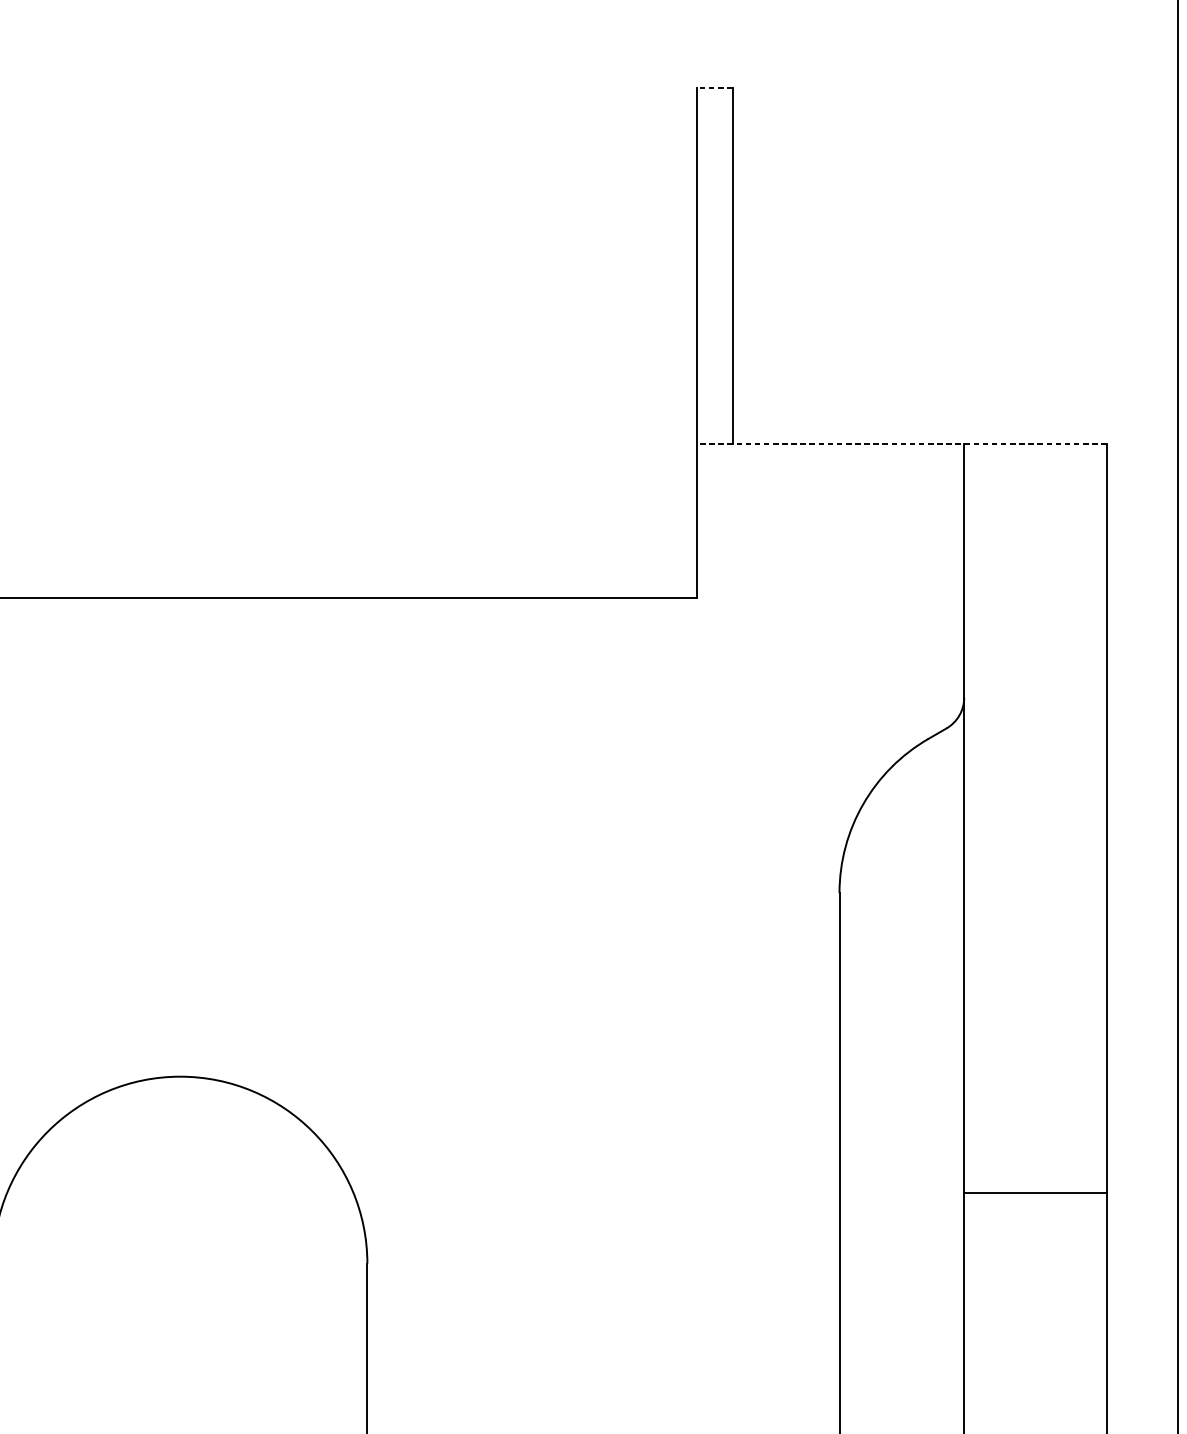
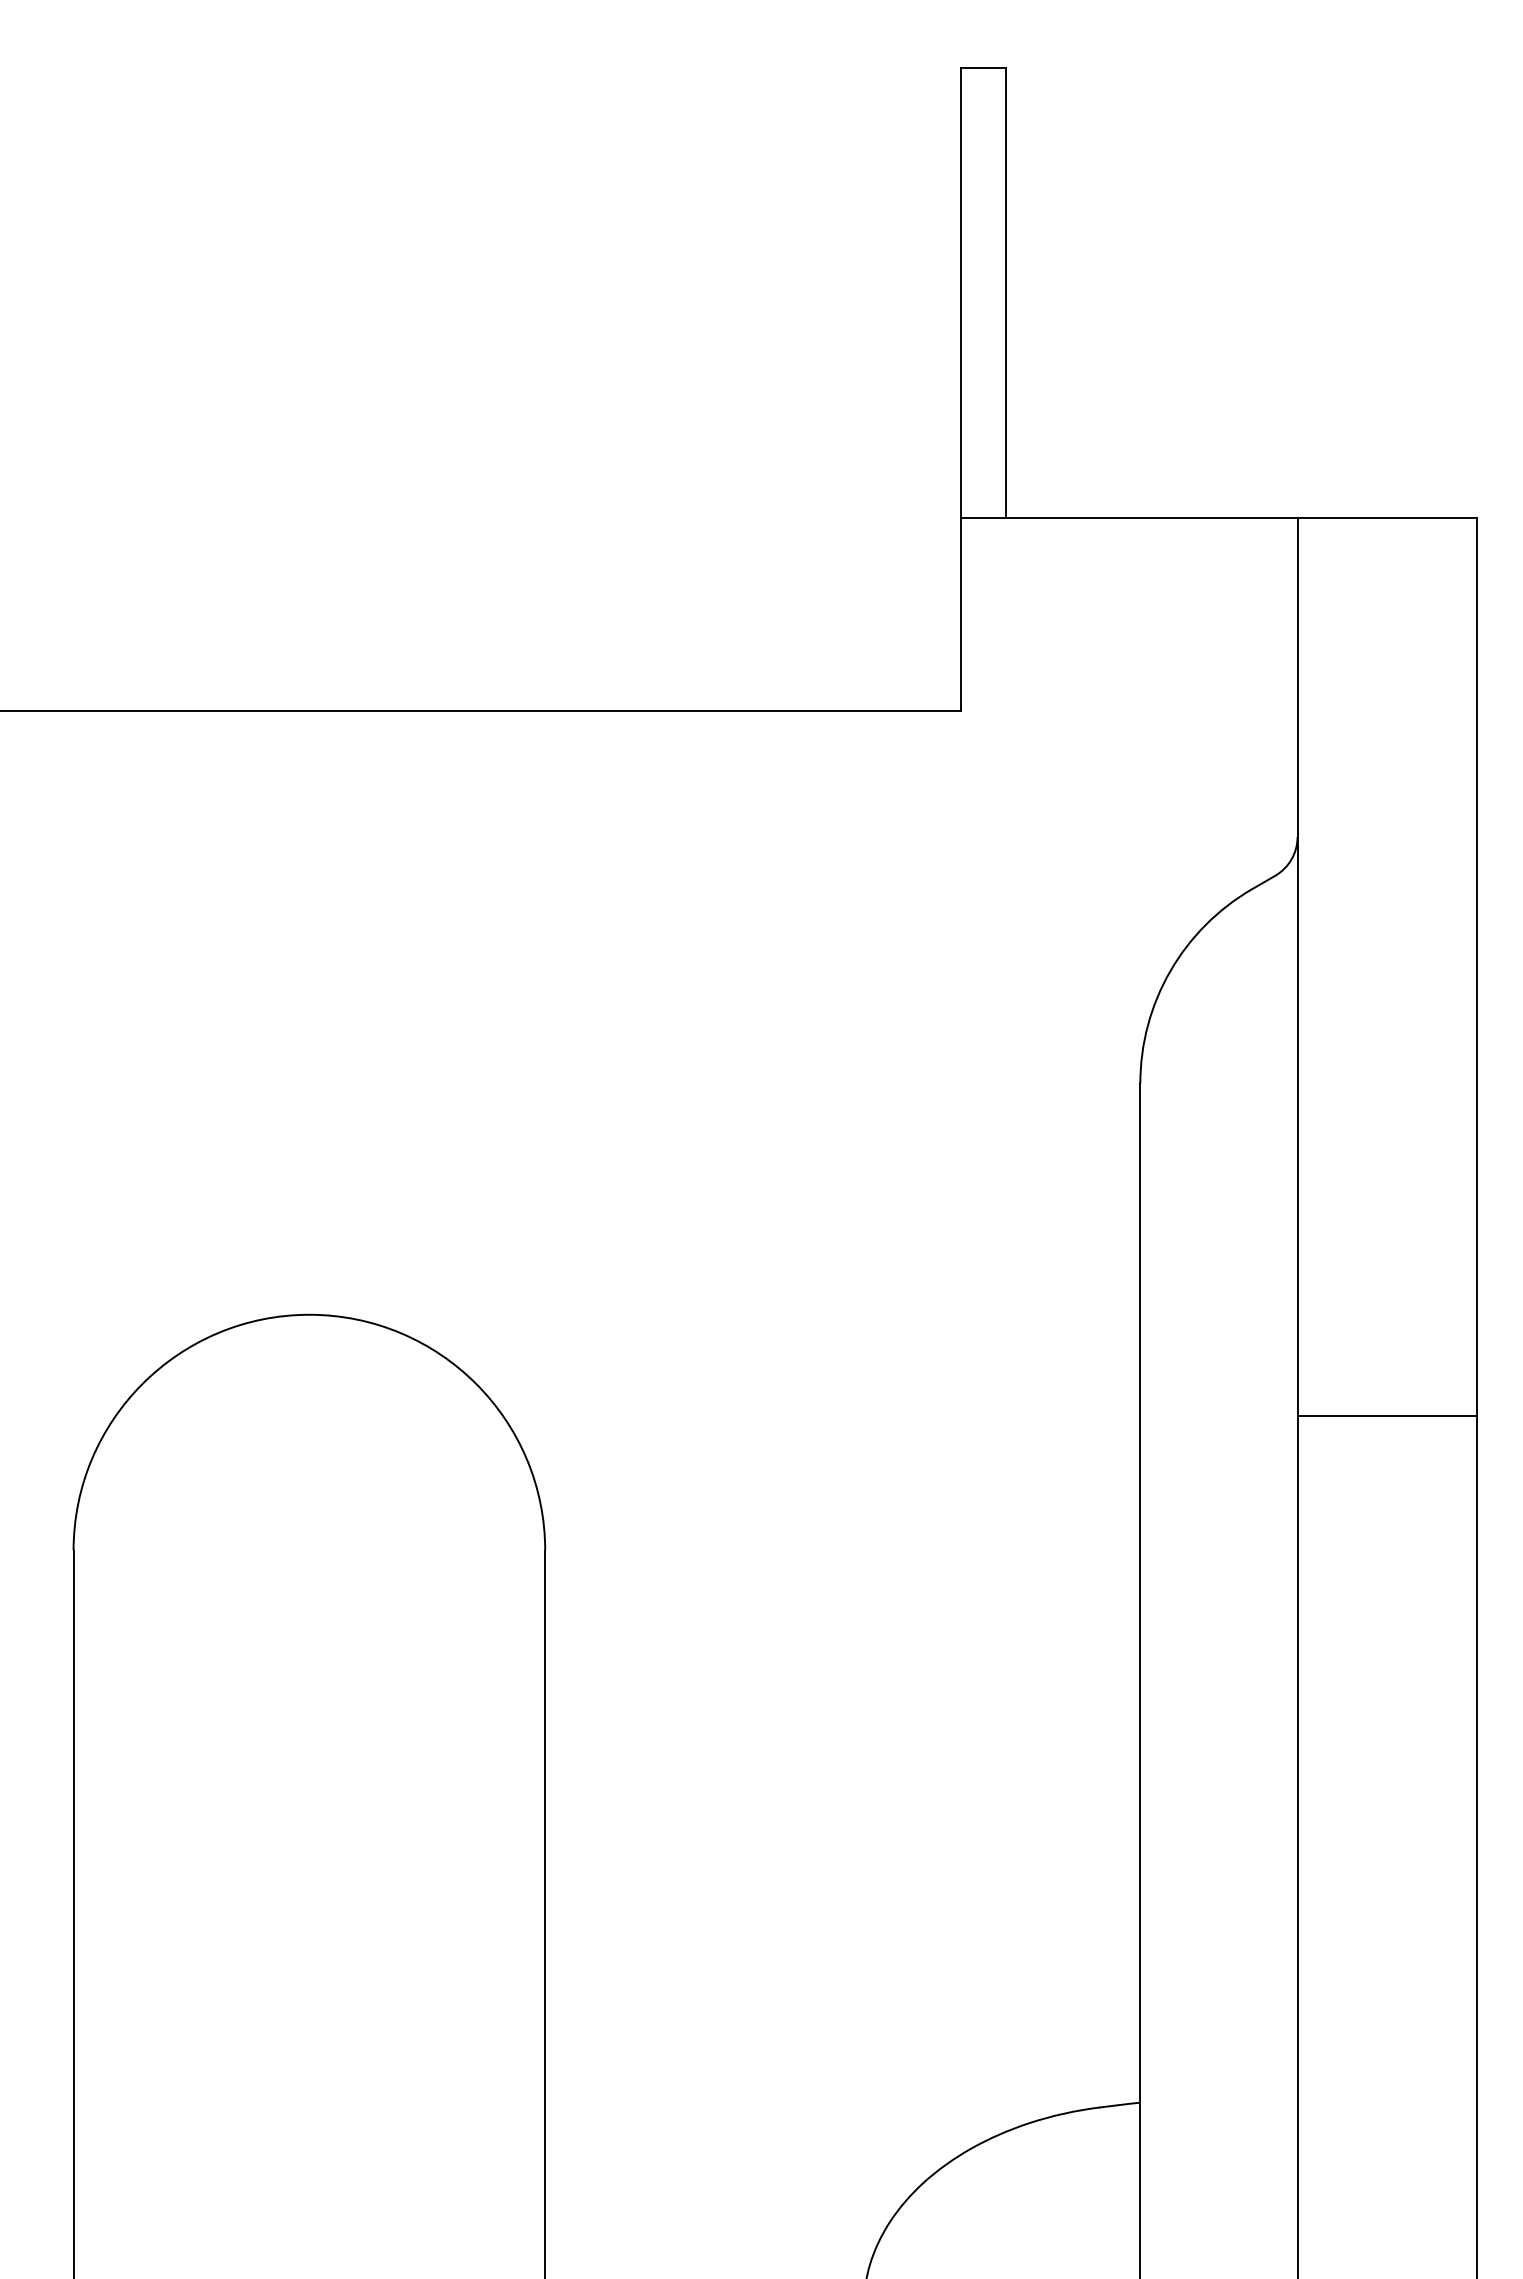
line: (714, 88) -> (982, 68), dashed -> solid
line: (901, 444) -> (1218, 517), dashed -> solid
line: (1035, 1193) -> (1387, 1415), moved

